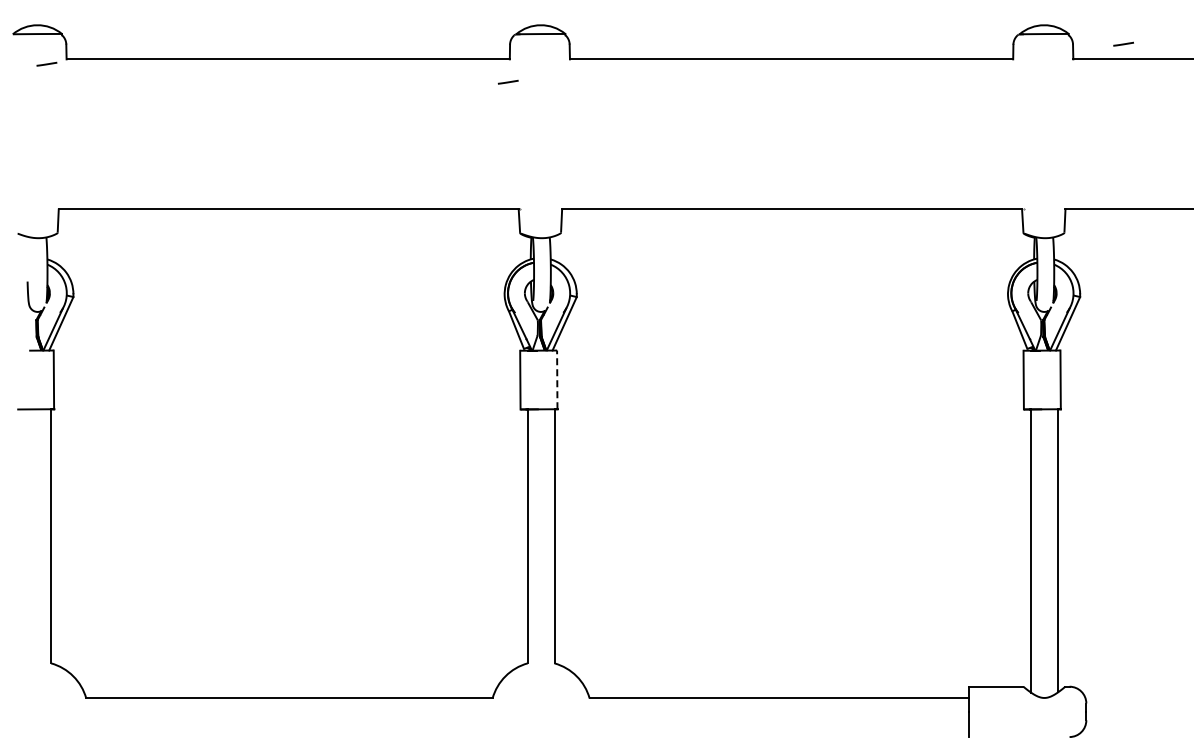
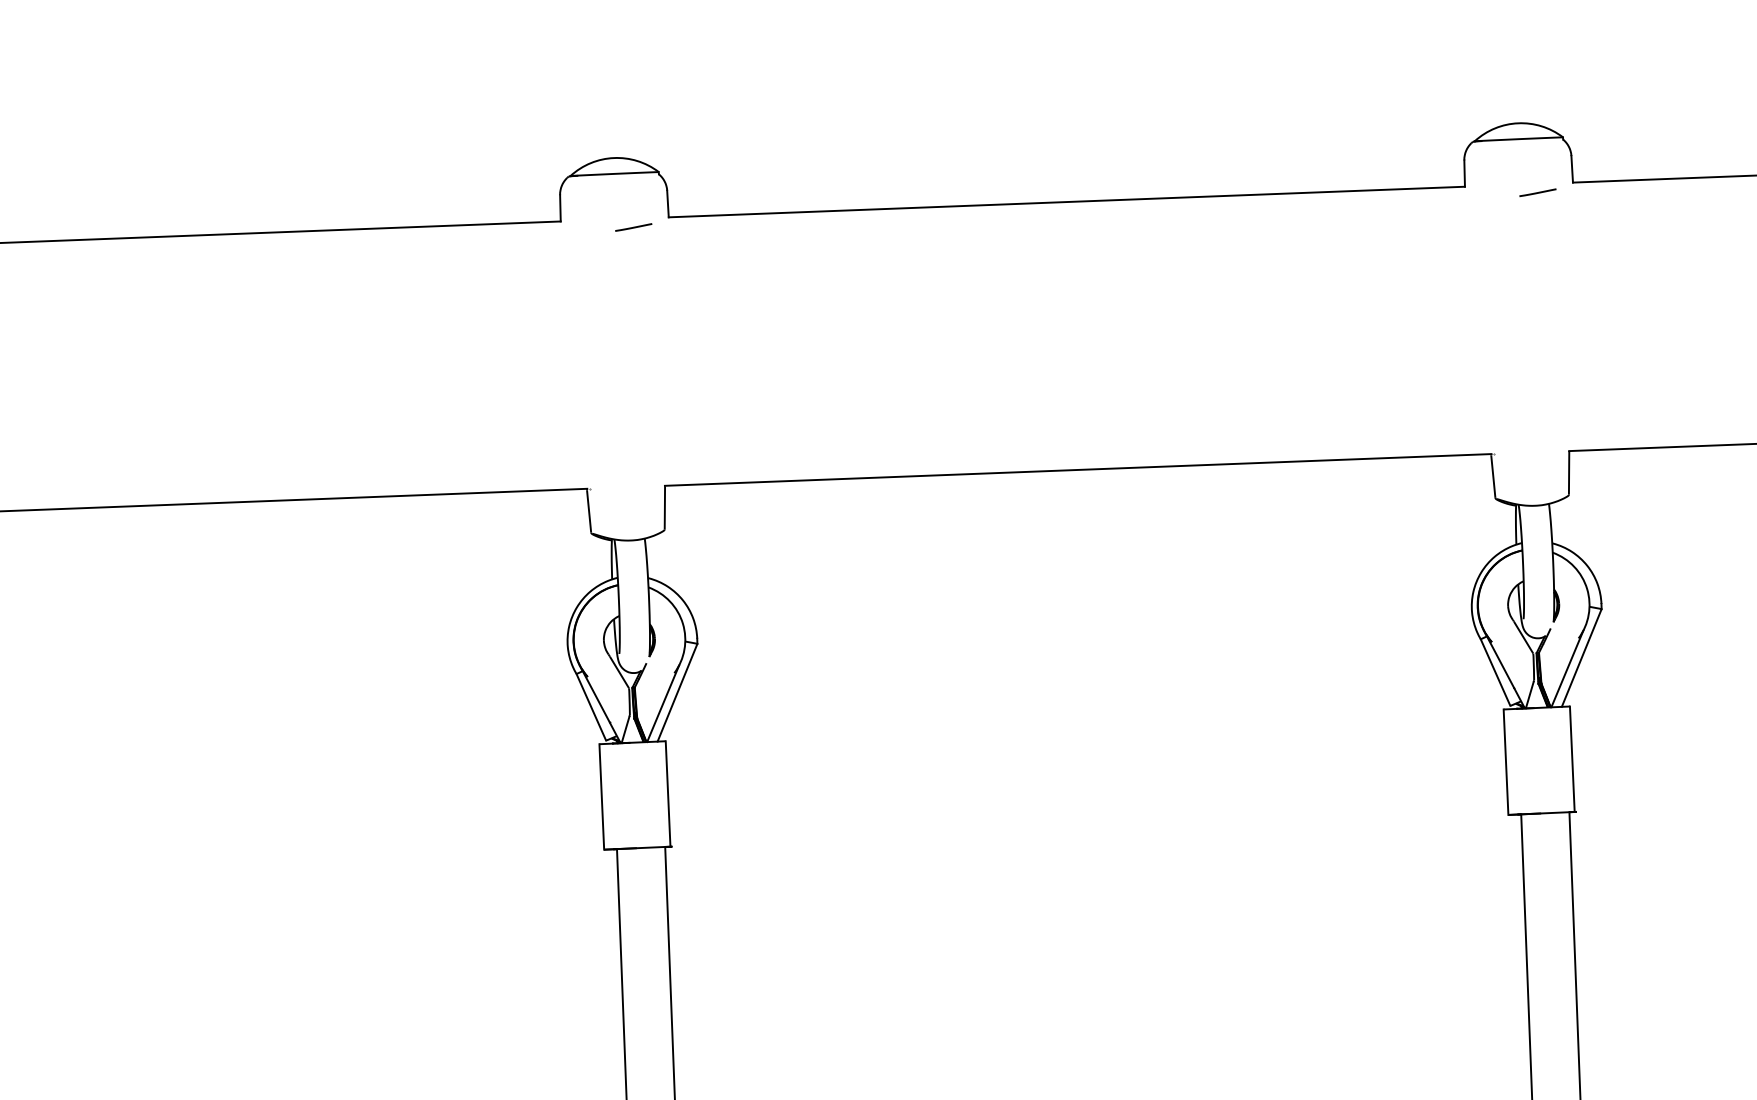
line: (1123, 43) -> (1537, 191), moved
line: (507, 81) -> (632, 226), moved
line: (557, 379) -> (668, 793), dashed -> solid

